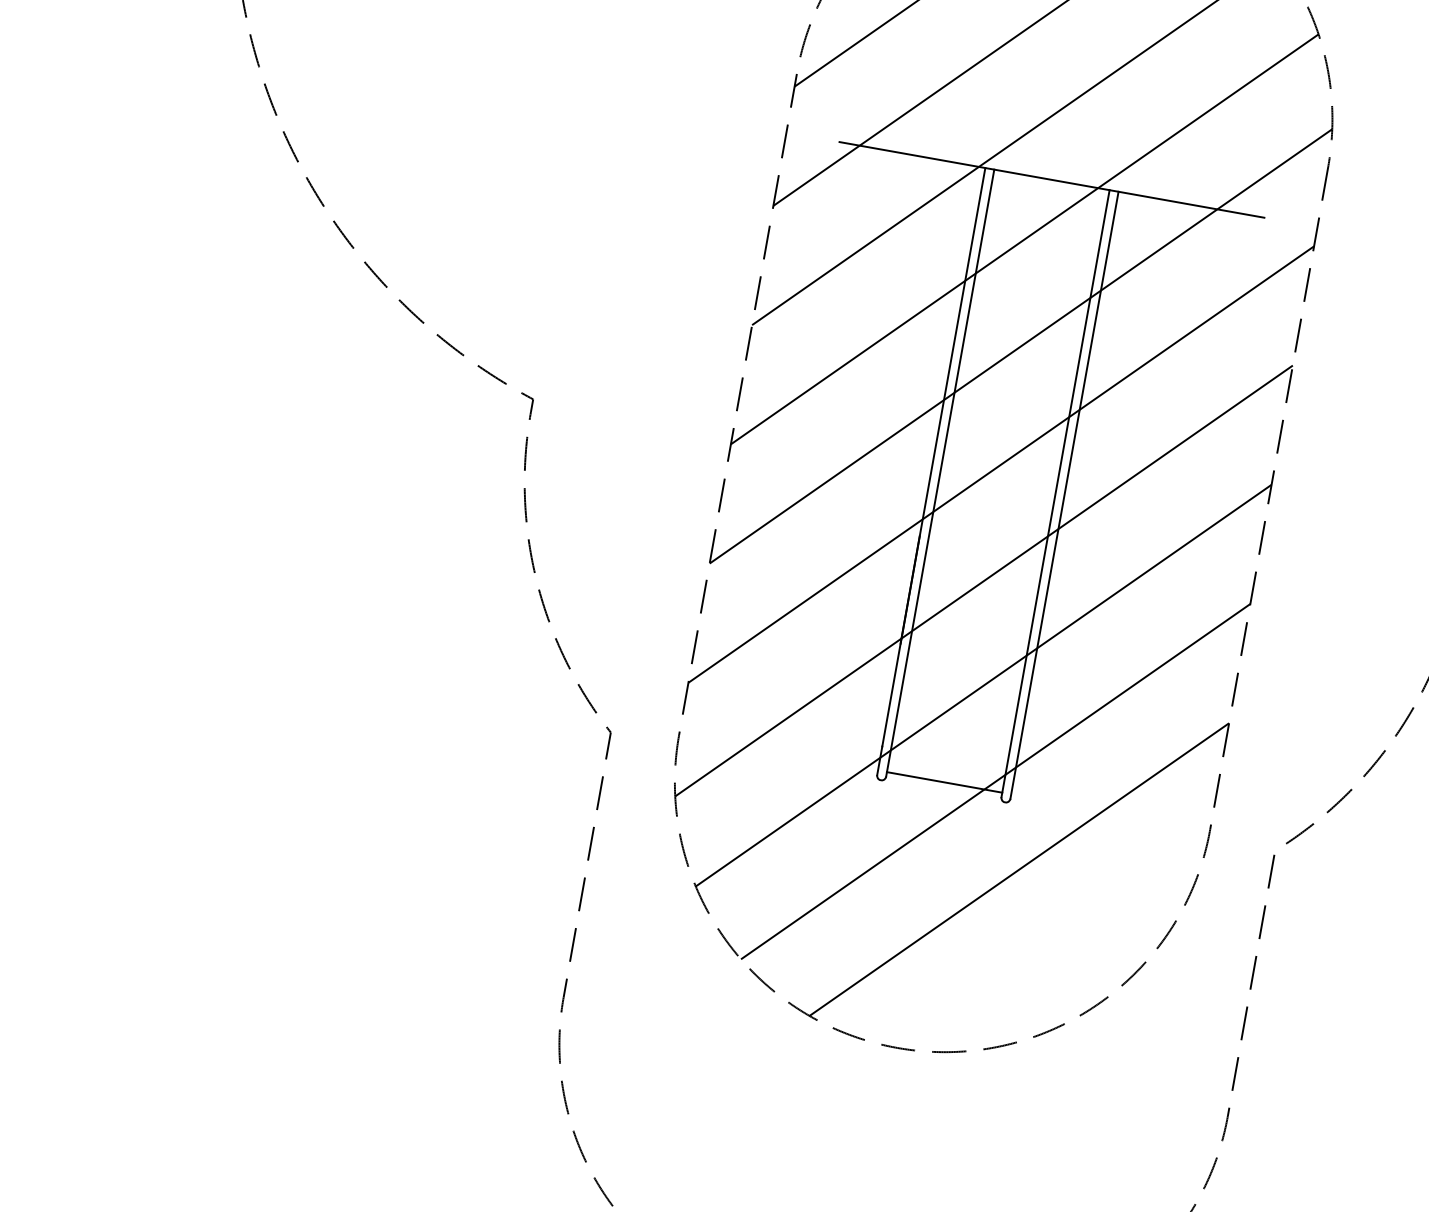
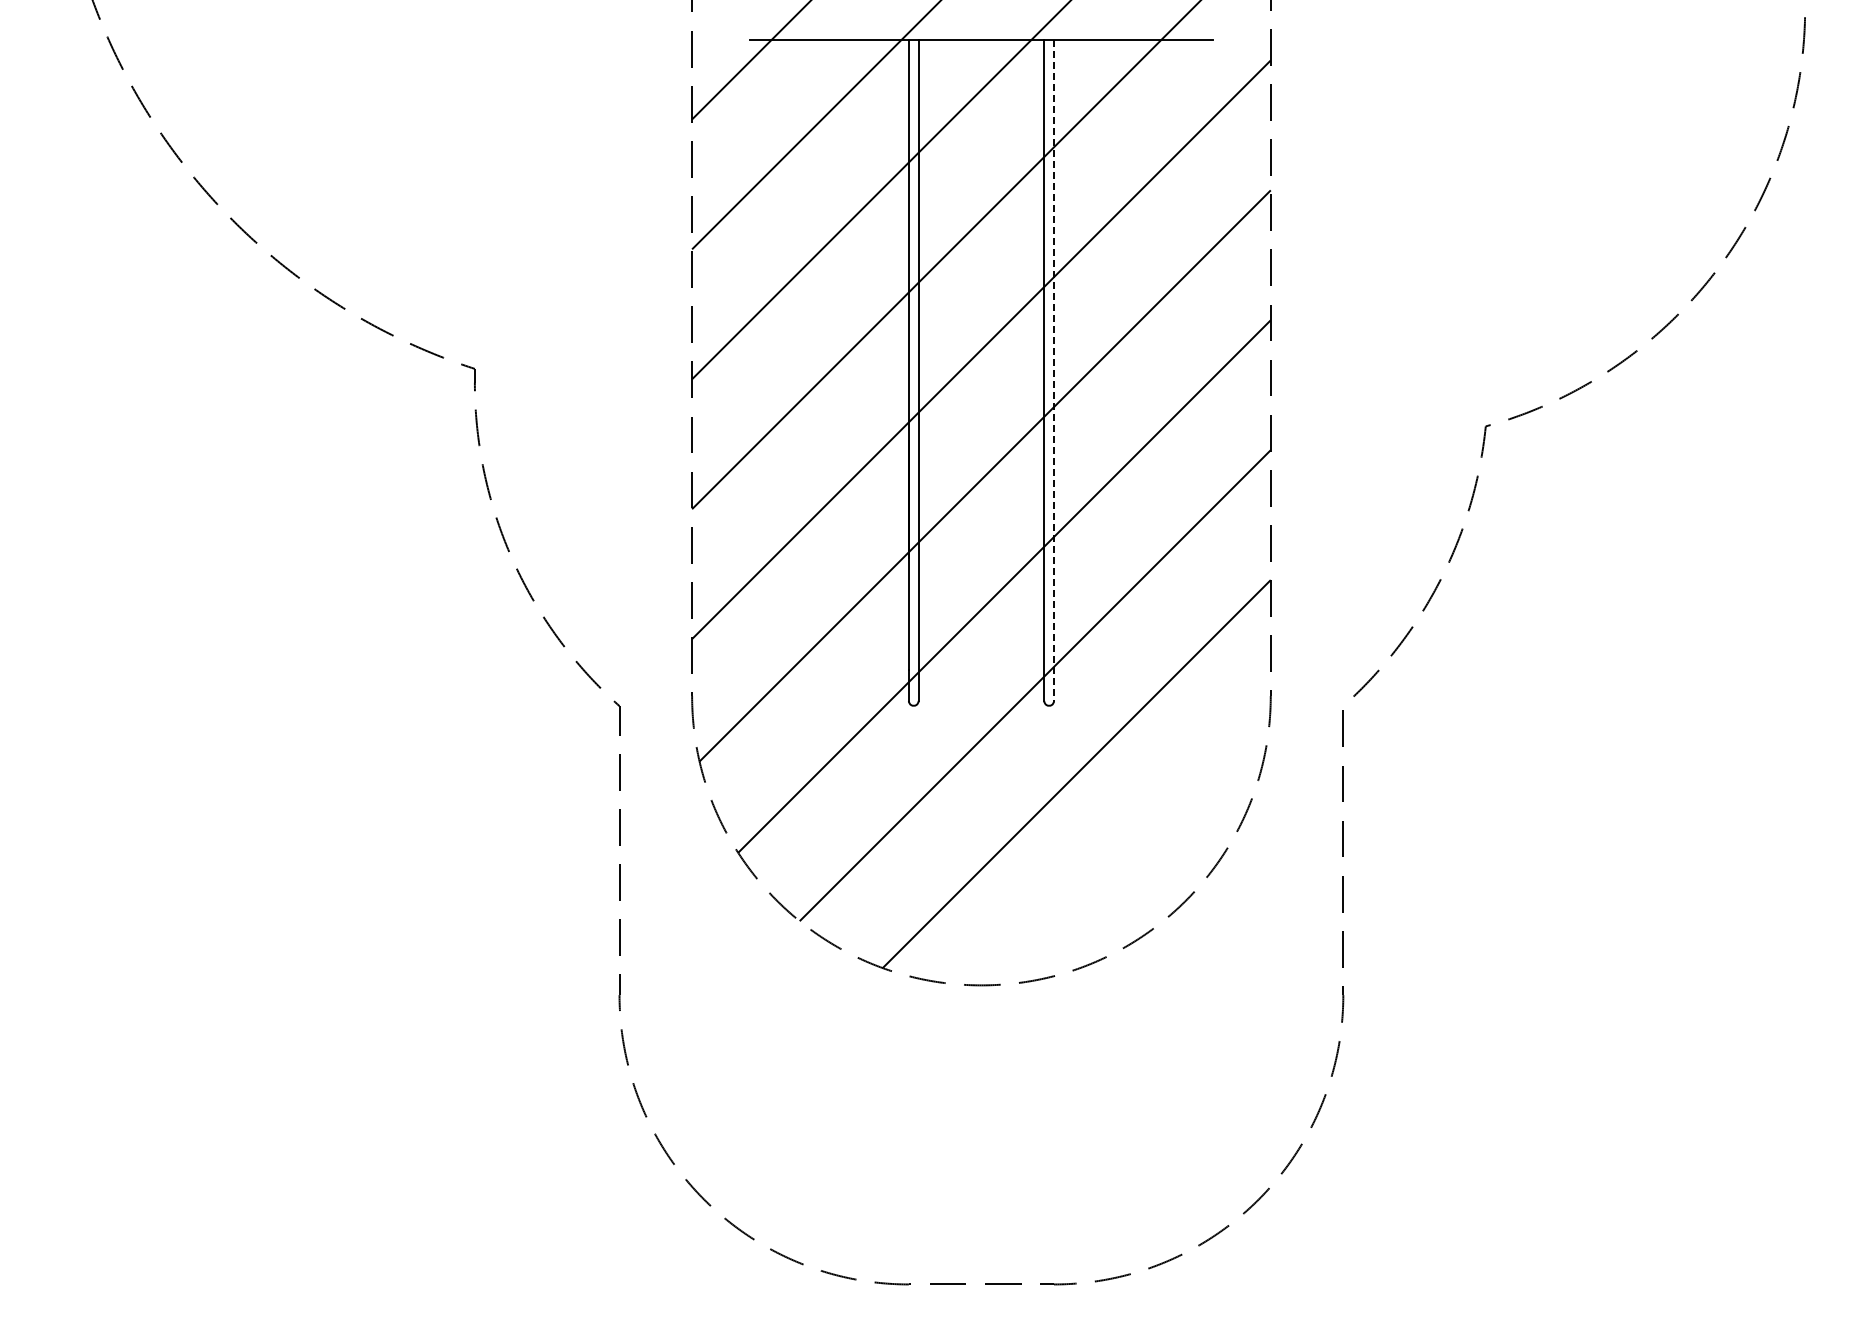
line: (1064, 495) -> (1054, 370), solid -> dashed
line: (944, 782) -> (981, 696), removed

